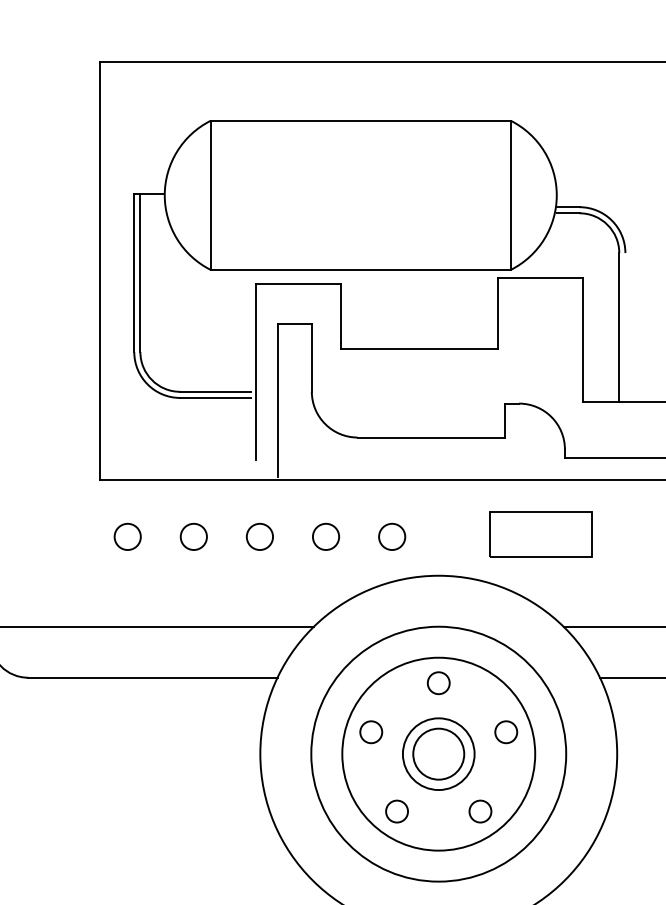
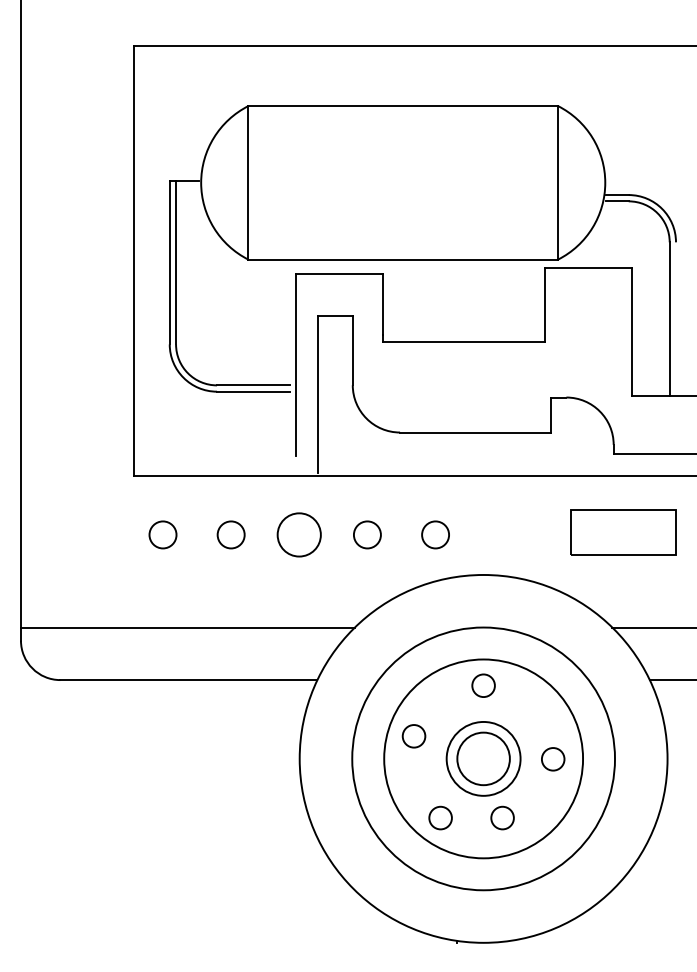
part: (540, 534) -> (623, 532), moved
circle: (259, 536) -> (298, 534), size x1.6
circle: (506, 732) -> (553, 759), moved
circle: (480, 811) -> (502, 817), moved

